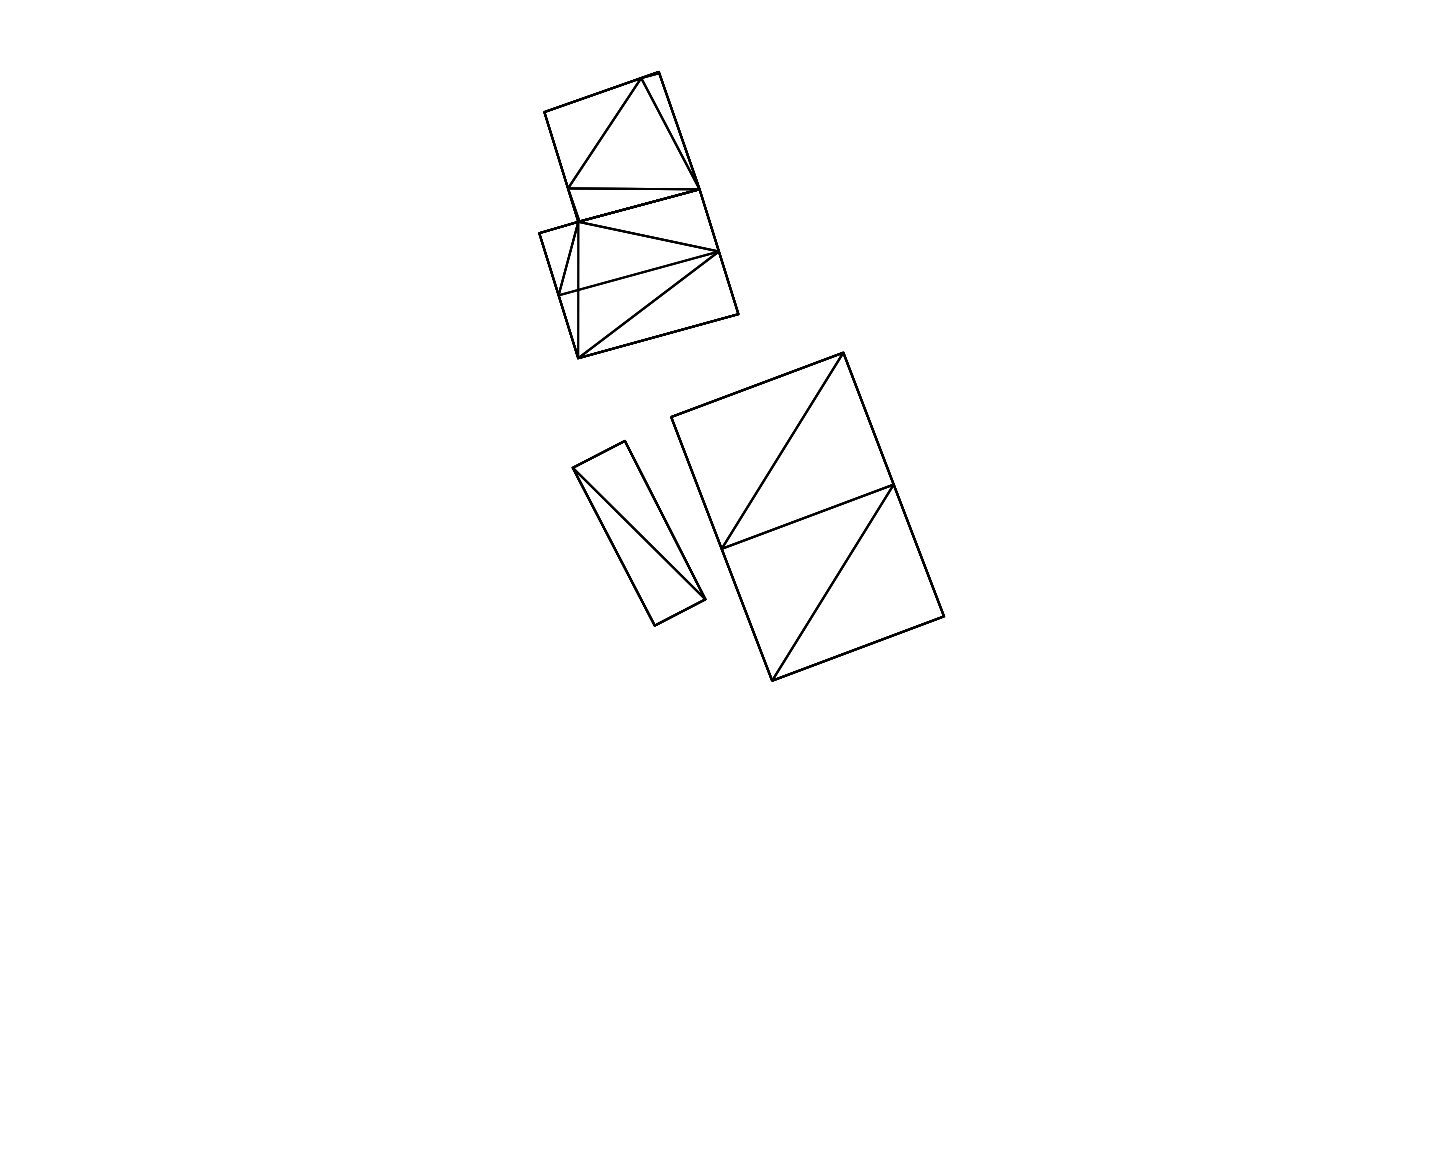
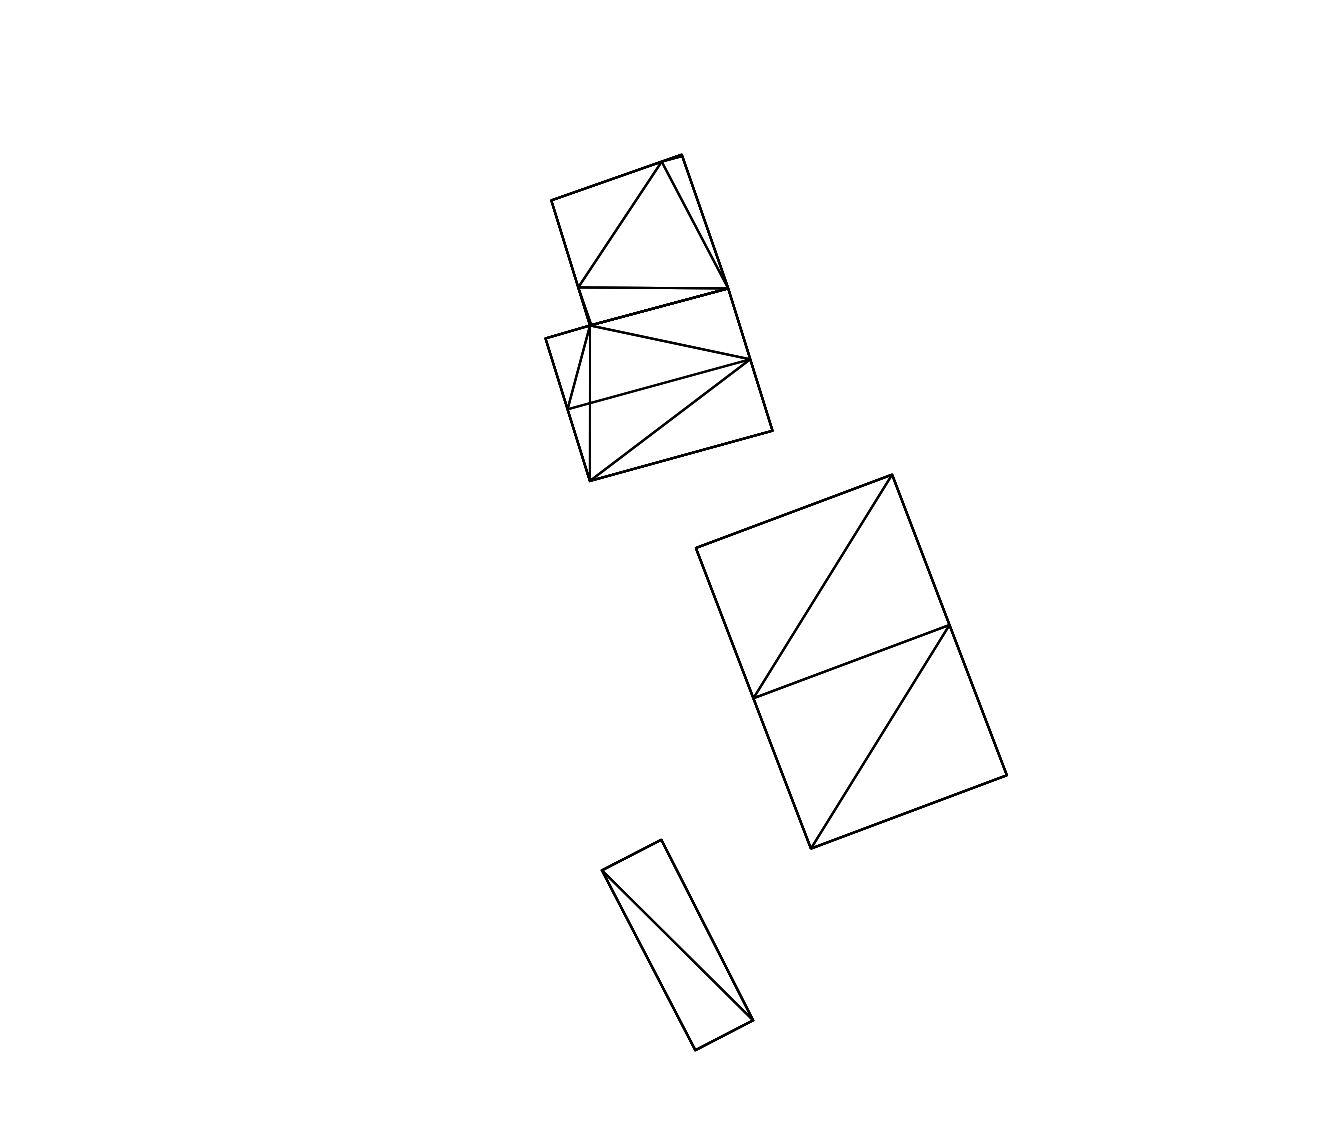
part: (638, 533) -> (676, 945), moved

